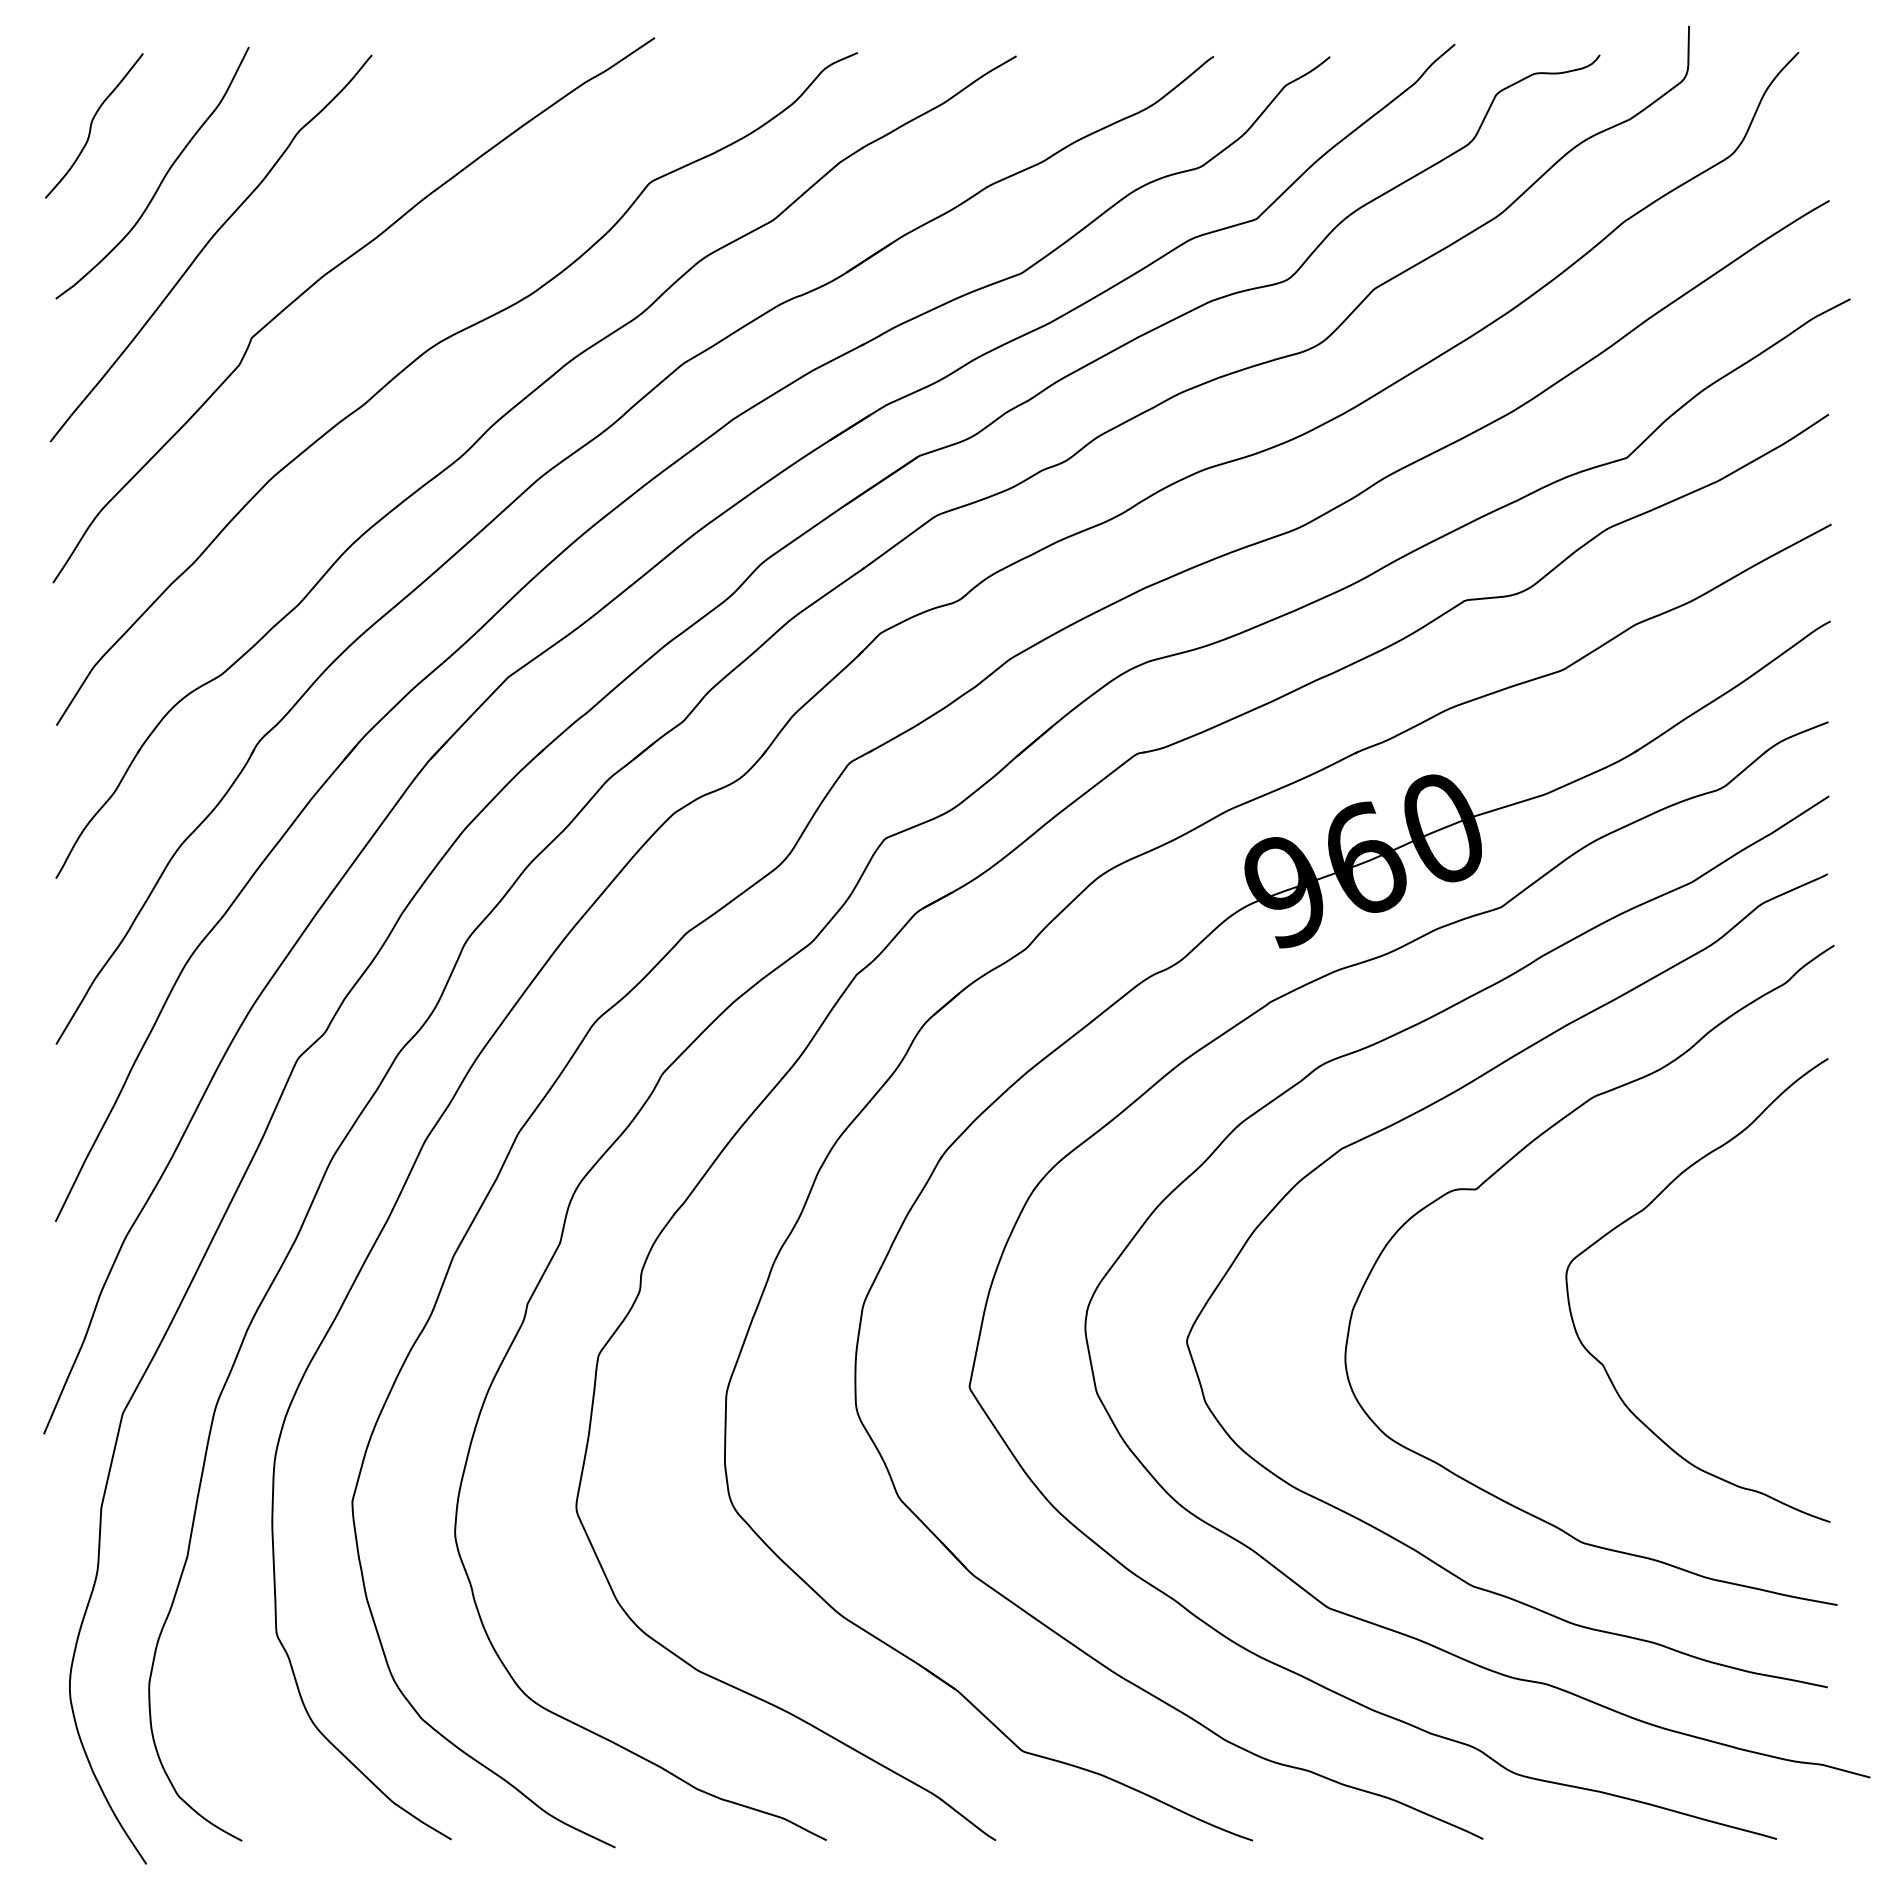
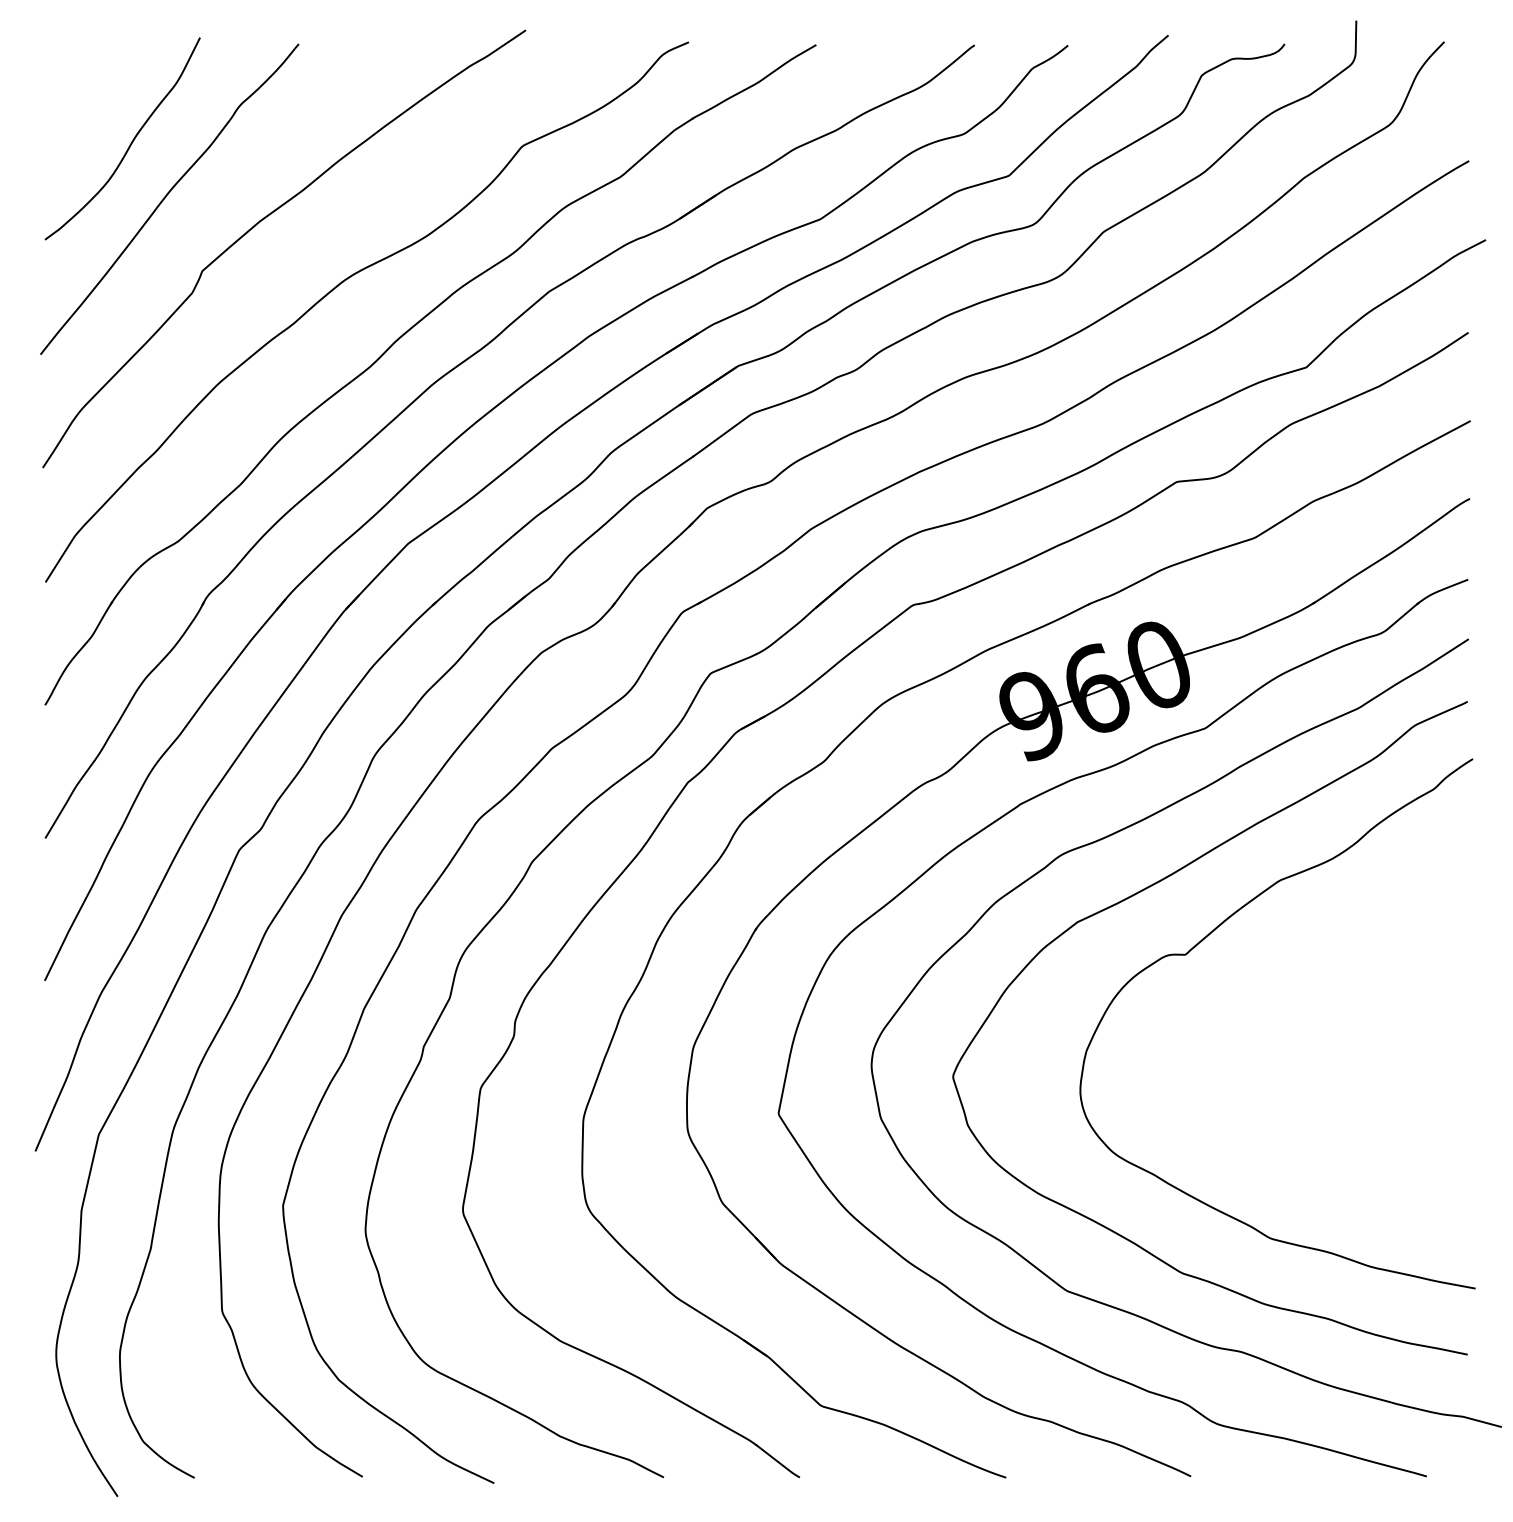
curve: (92, 124) -> (74, 99), removed
curve: (1645, 1209) -> (1321, 970), removed

